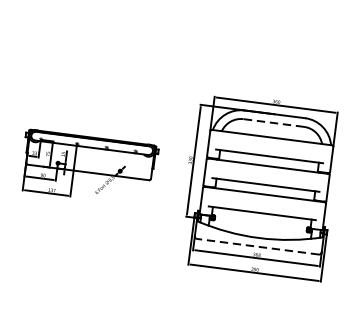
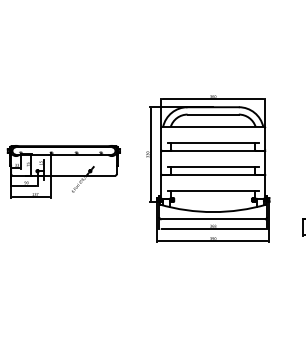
line: (274, 122) -> (213, 114), dashed -> solid
line: (258, 246) -> (213, 219), dashed -> solid

